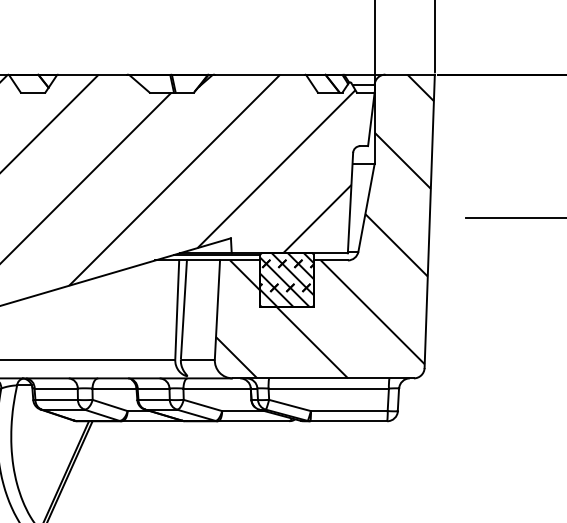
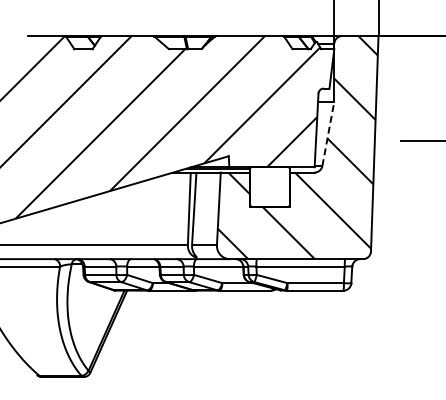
line: (366, 207) -> (328, 133), solid -> dashed
hatch: (286, 279) -> (269, 186), removed

